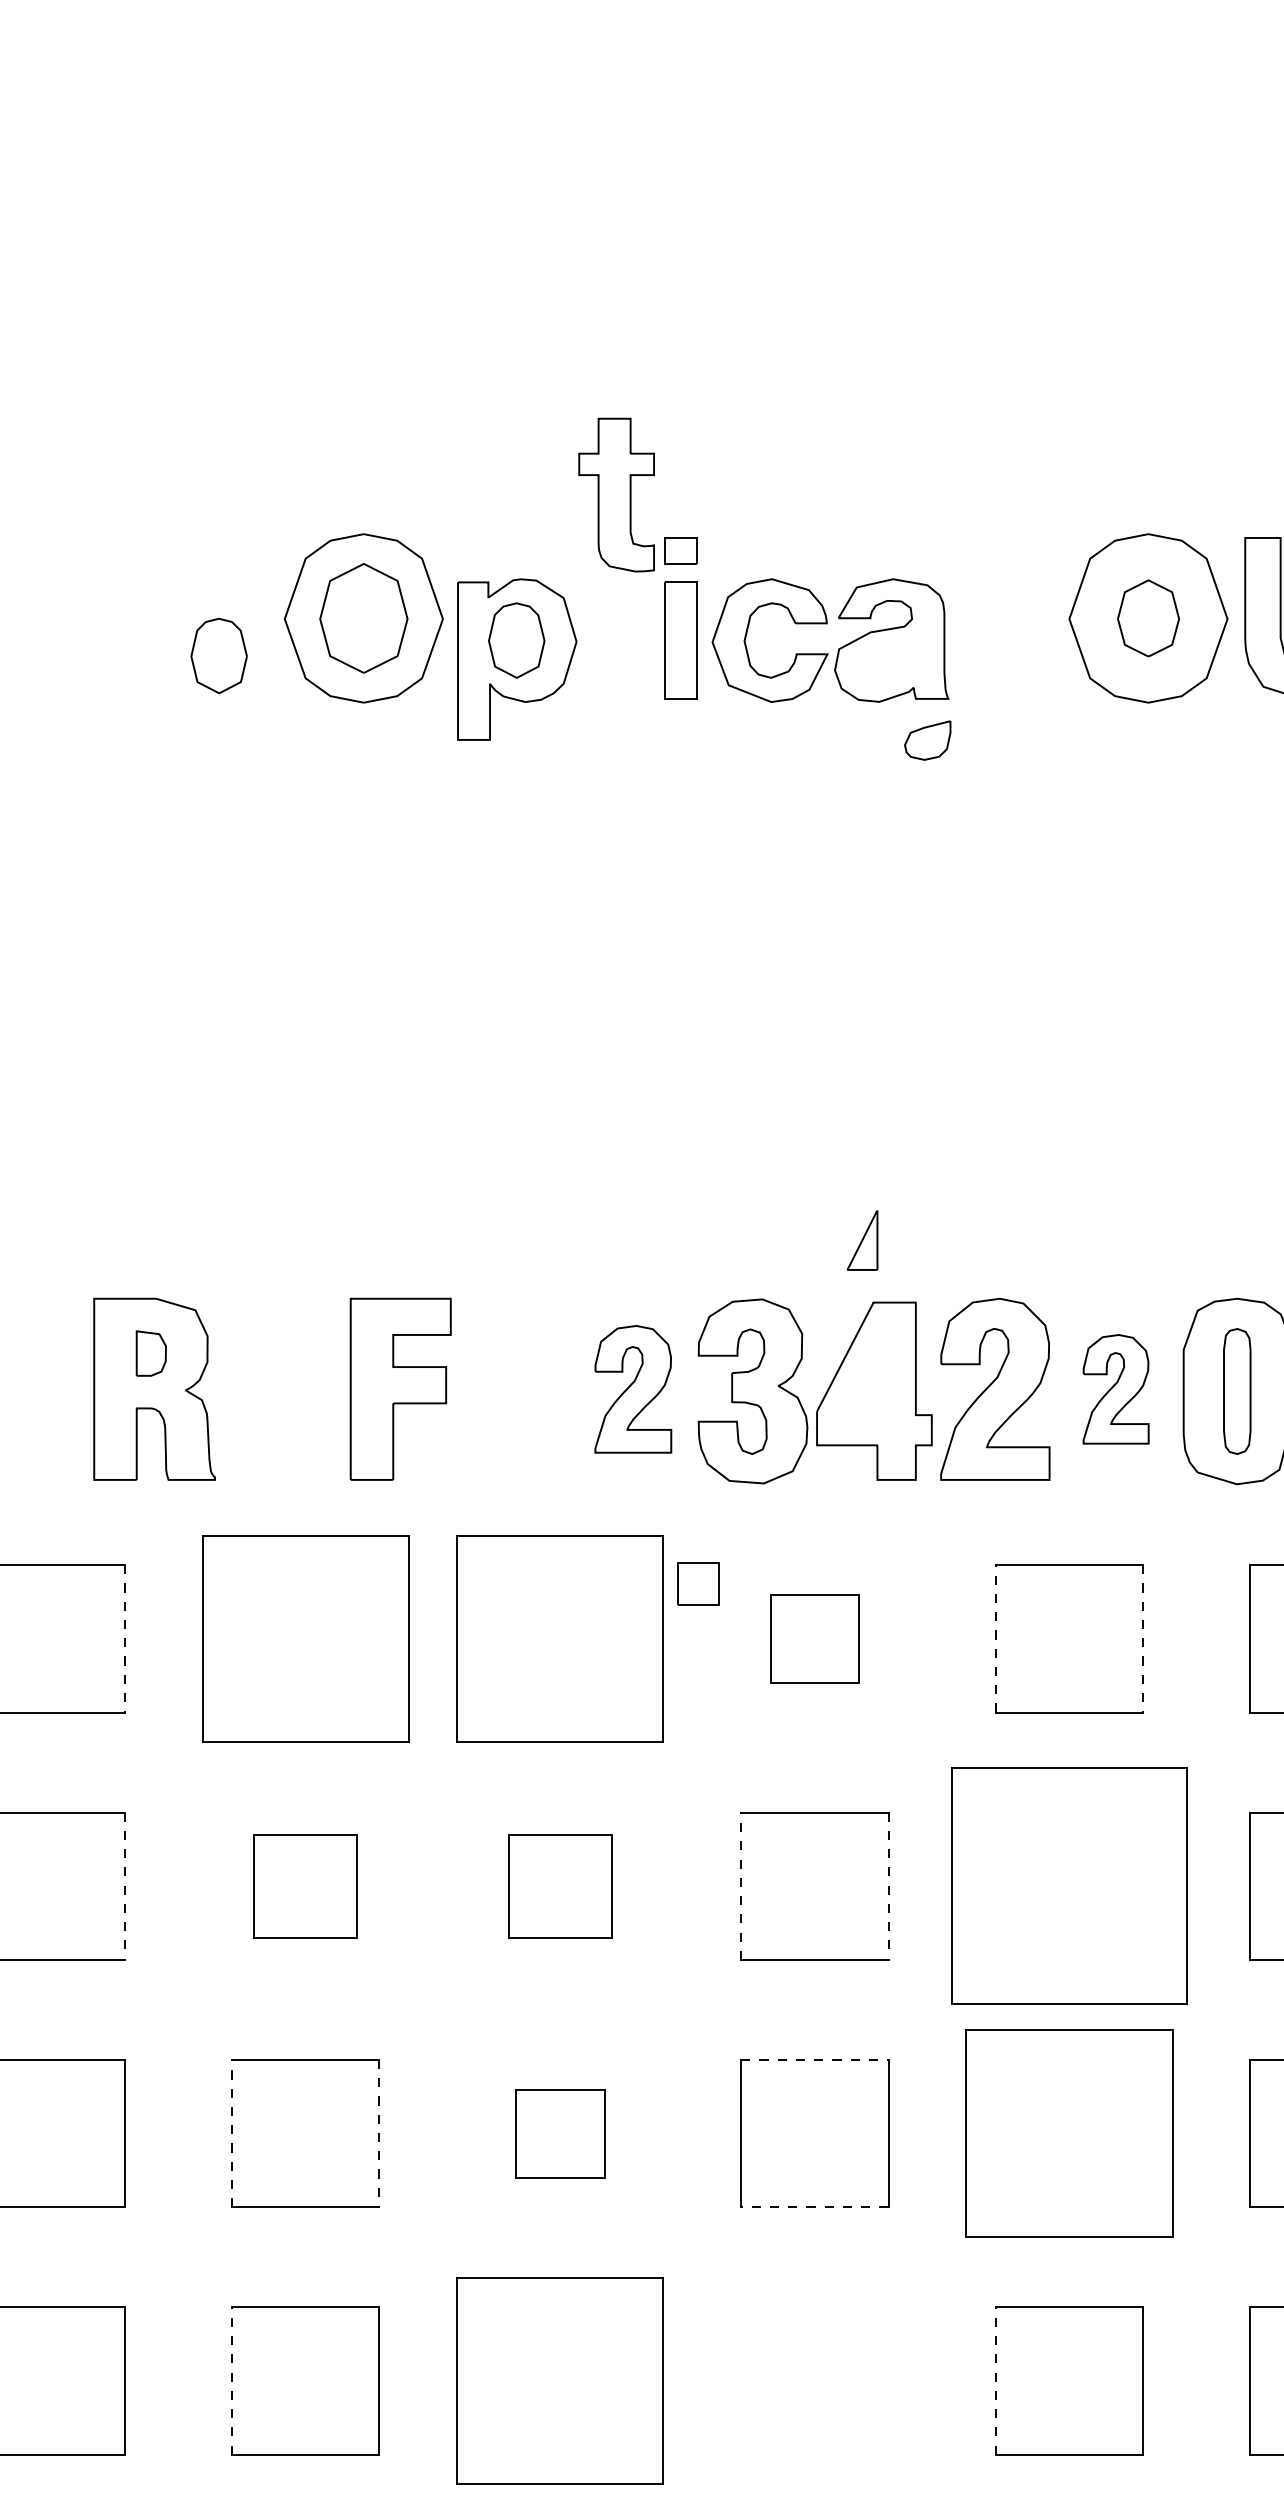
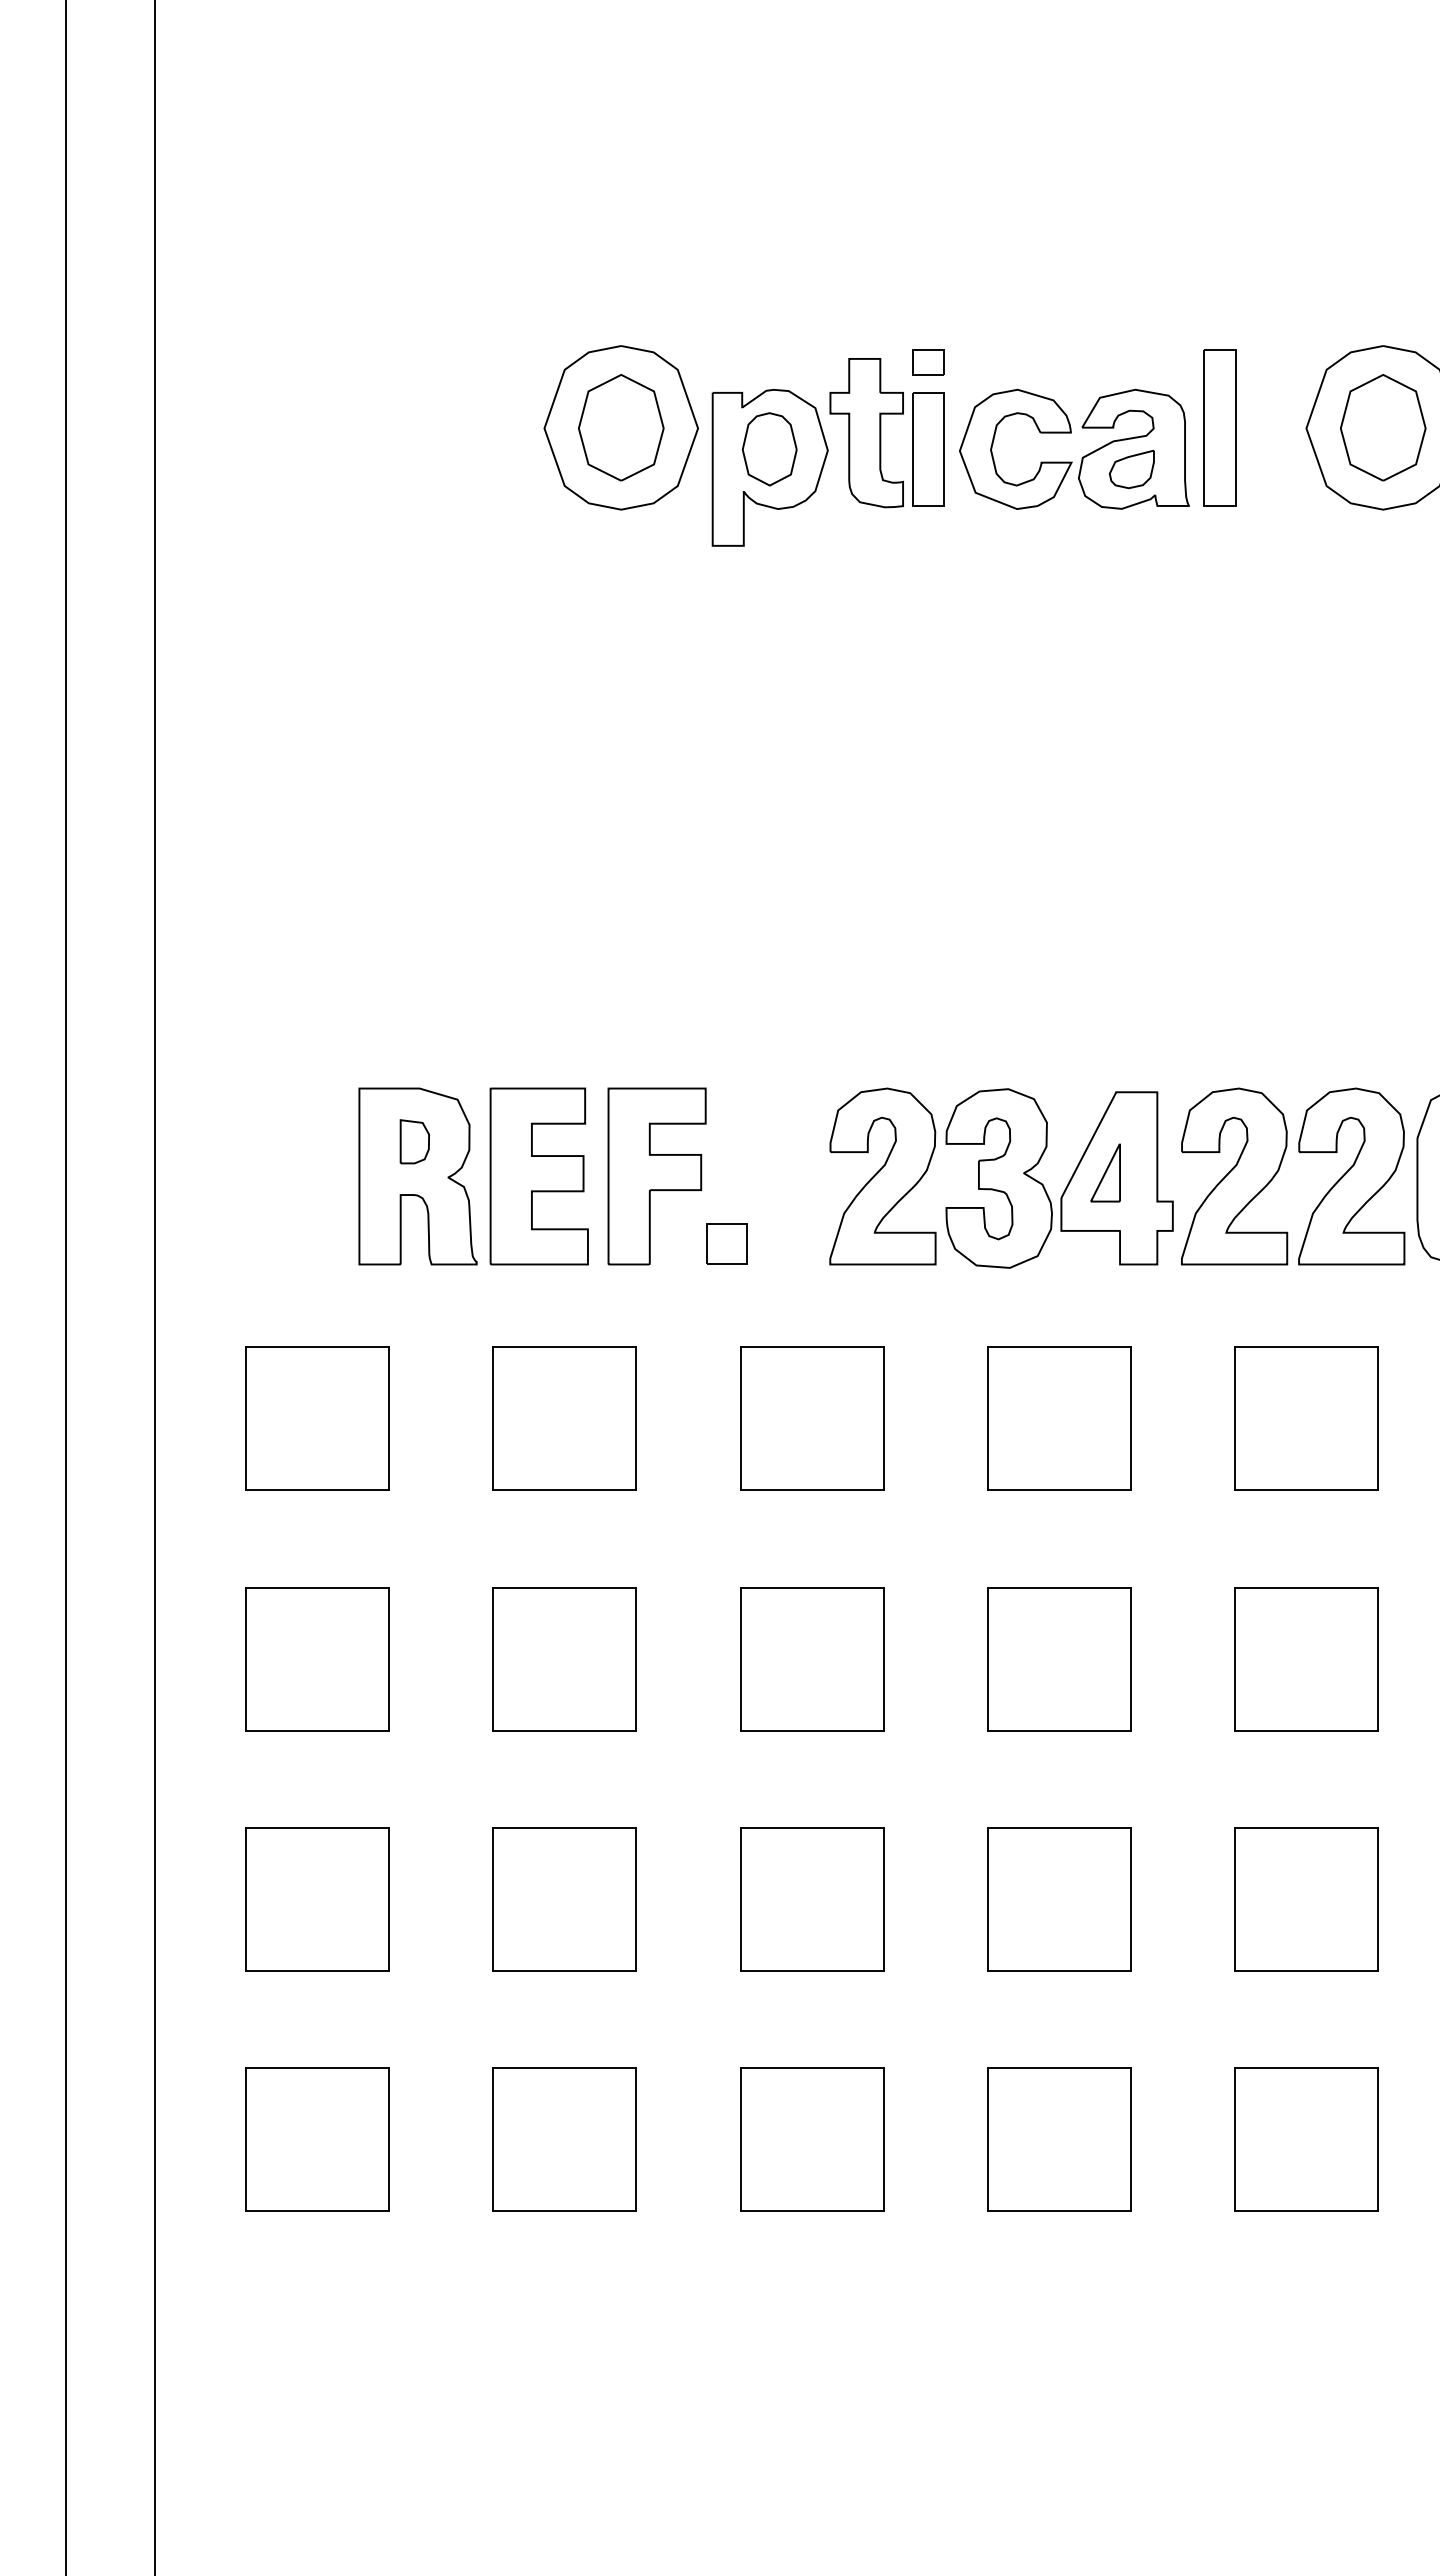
part: (616, 495) -> (866, 433), moved
part: (979, 618) -> (1219, 427), added
part: (1148, 618) -> (1383, 427), size x1.43
part: (218, 656) -> (480, 464), removed
part: (927, 740) -> (1131, 469), moved
part: (862, 1240) -> (1105, 1172), moved
part: (278, 1389) -> (538, 1176), added
part: (632, 1389) -> (882, 1176), size x1.43
part: (1115, 1389) -> (1351, 1176), size x1.67
part: (697, 1582) -> (726, 1243), moved
line: (125, 1638) -> (389, 1418), dashed -> solid
part: (305, 1638) -> (564, 1418), size x0.71
part: (560, 1638) -> (812, 1418), size x0.71
part: (815, 1638) -> (1059, 1418), size x1.67
line: (995, 1638) -> (1234, 1418), dashed -> solid
line: (1143, 1638) -> (1378, 1418), dashed -> solid
line: (125, 1886) -> (389, 1659), dashed -> solid
part: (305, 1886) -> (564, 1659), size x1.43
part: (560, 1886) -> (812, 1659), size x1.43
line: (740, 1886) -> (987, 1659), dashed -> solid
line: (888, 1886) -> (1130, 1659), dashed -> solid
part: (1069, 1886) -> (1306, 1659), size x0.62
line: (815, 2059) -> (1059, 1827), dashed -> solid
line: (232, 2133) -> (493, 1899), dashed -> solid
line: (379, 2133) -> (636, 1899), dashed -> solid
part: (560, 2133) -> (812, 1899), size x1.67
part: (1069, 2133) -> (1306, 1899), size x0.71
line: (815, 2206) -> (1059, 1970), dashed -> solid
line: (232, 2380) -> (493, 2139), dashed -> solid
part: (560, 2380) -> (812, 2139), size x0.71
part: (815, 2380) -> (1059, 2139), added
line: (995, 2380) -> (1234, 2139), dashed -> solid

